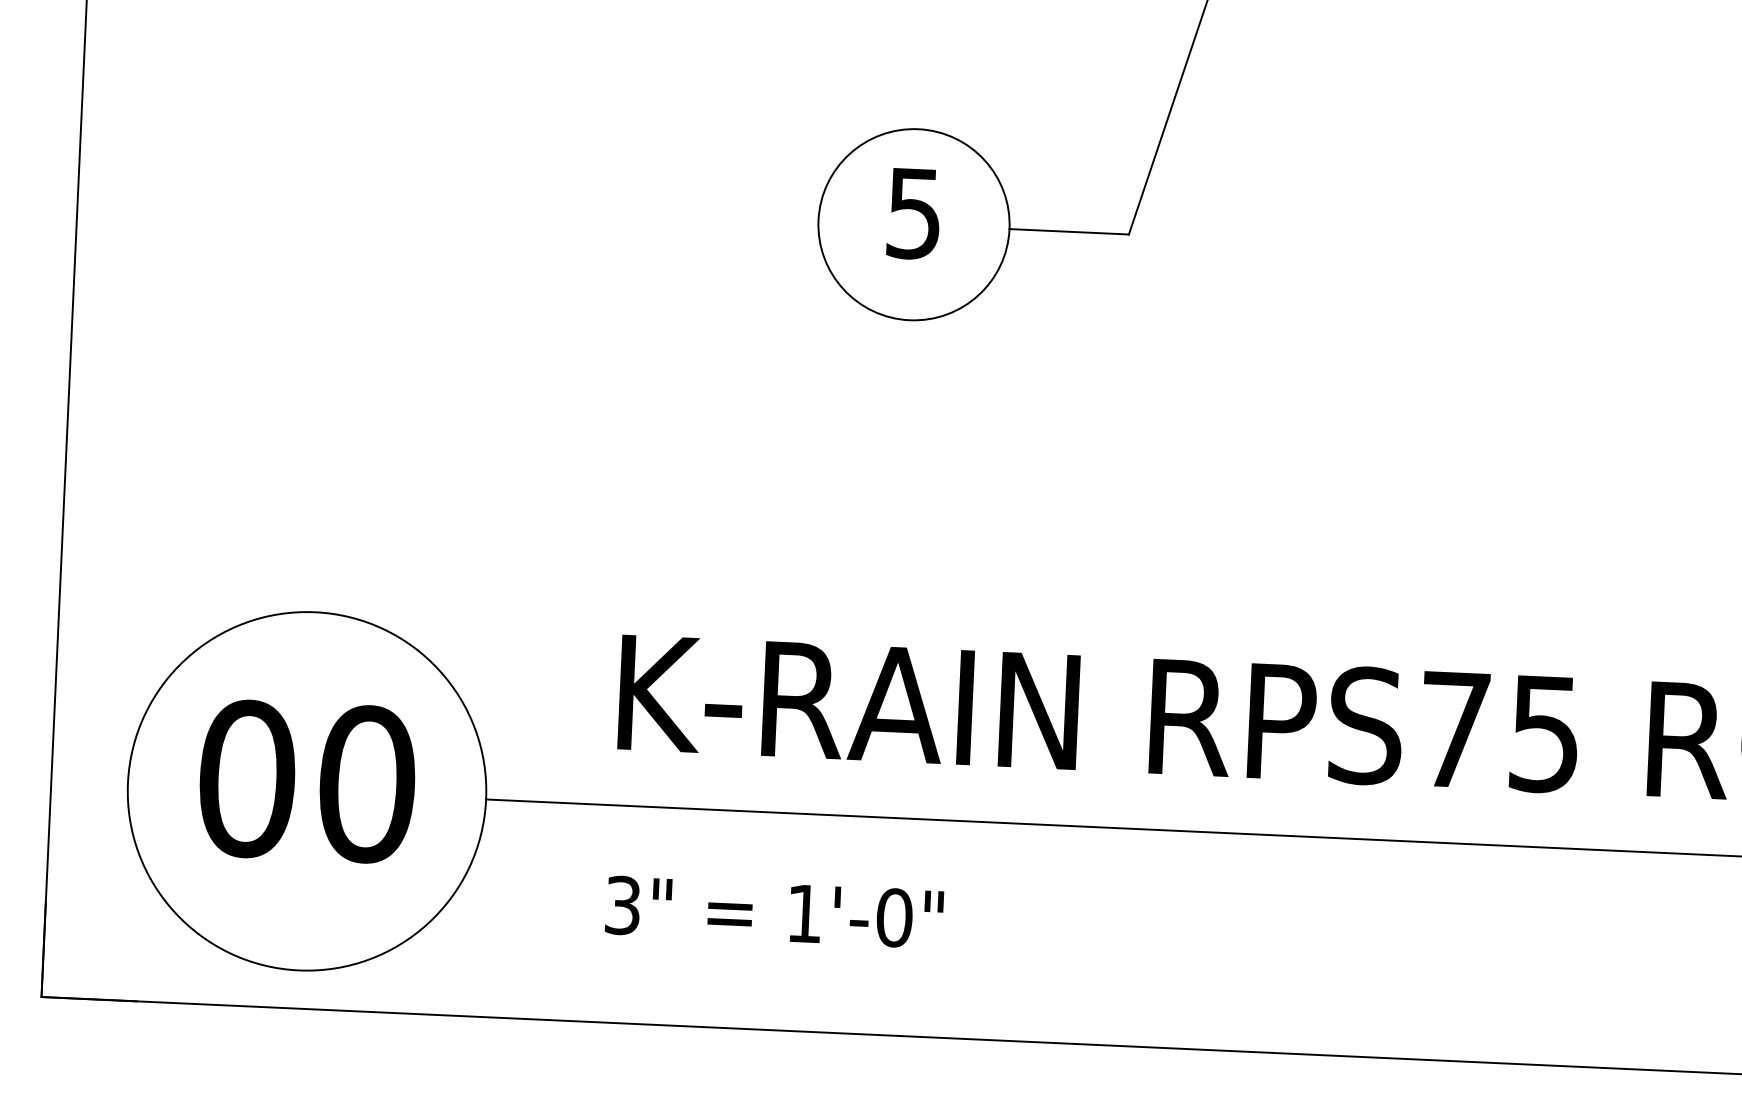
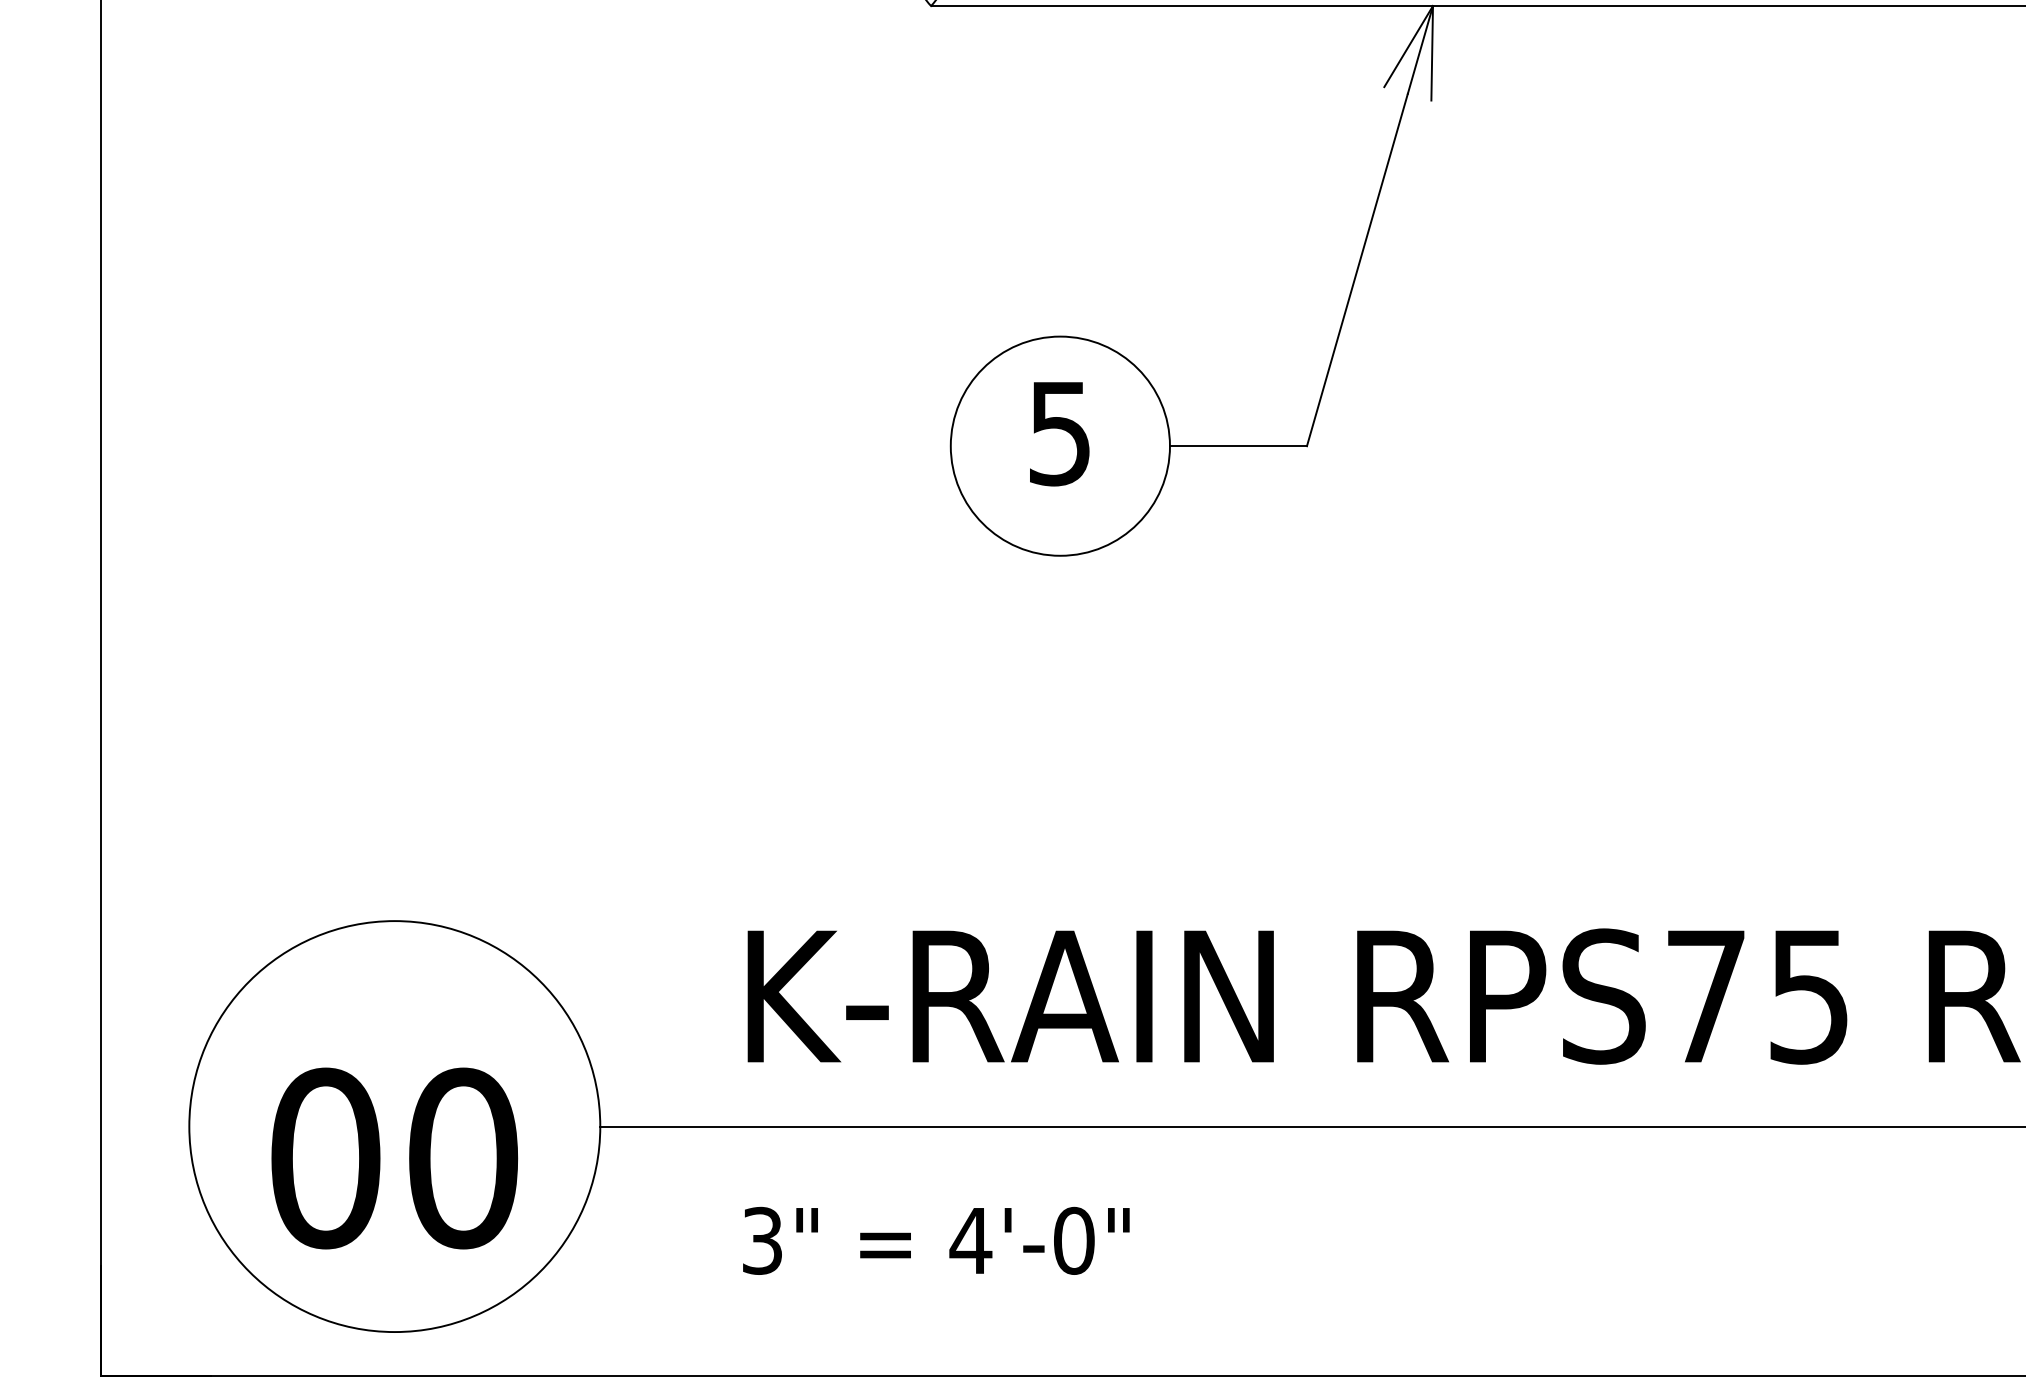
text: (307, 781) -> (394, 1158), moved
text: (804, 913) -> (970, 1240), 1'-0" -> 4'-0"

